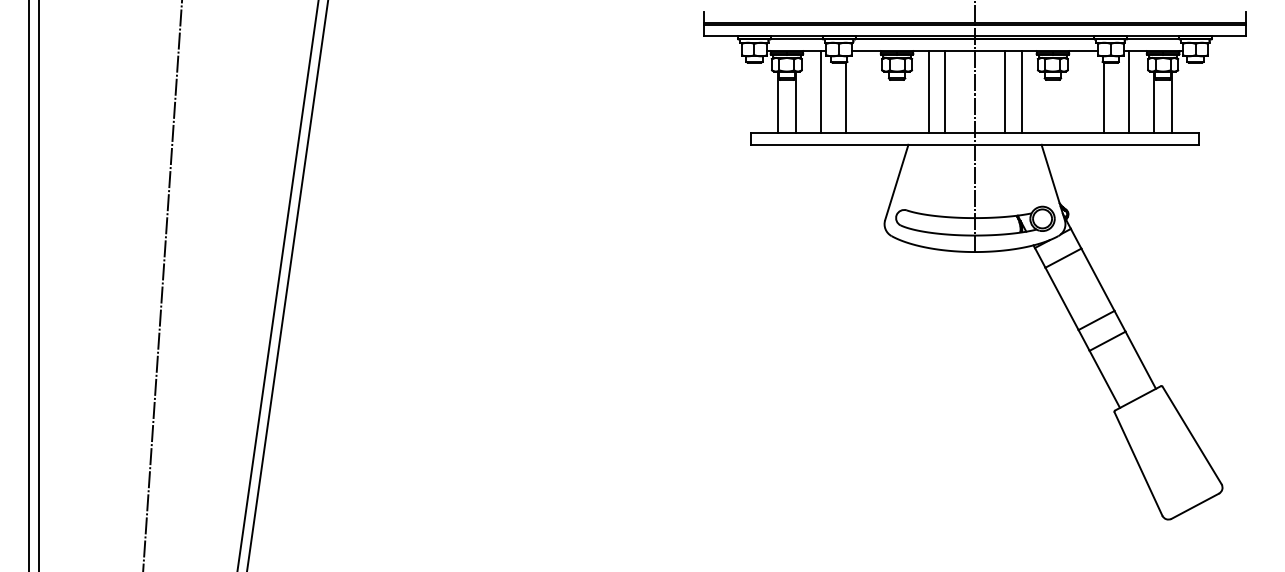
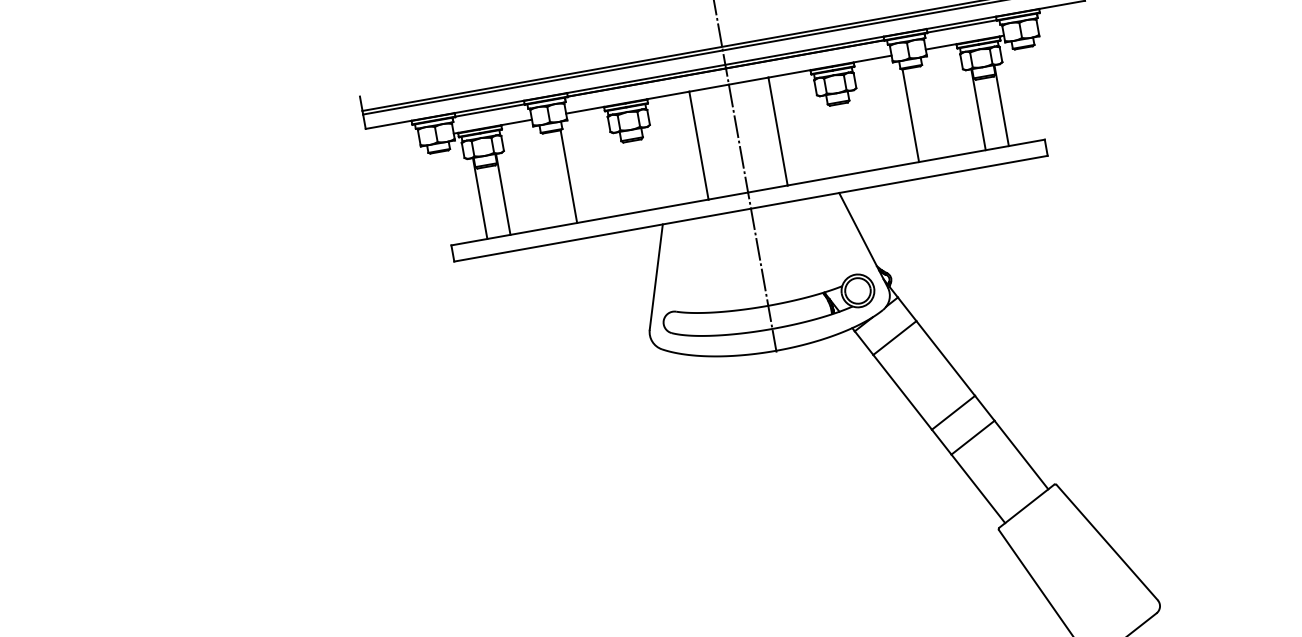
line: (821, 91) -> (535, 174), removed
line: (928, 91) -> (676, 149), removed
line: (1022, 91) -> (801, 126), removed
line: (1128, 91) -> (941, 101), removed

